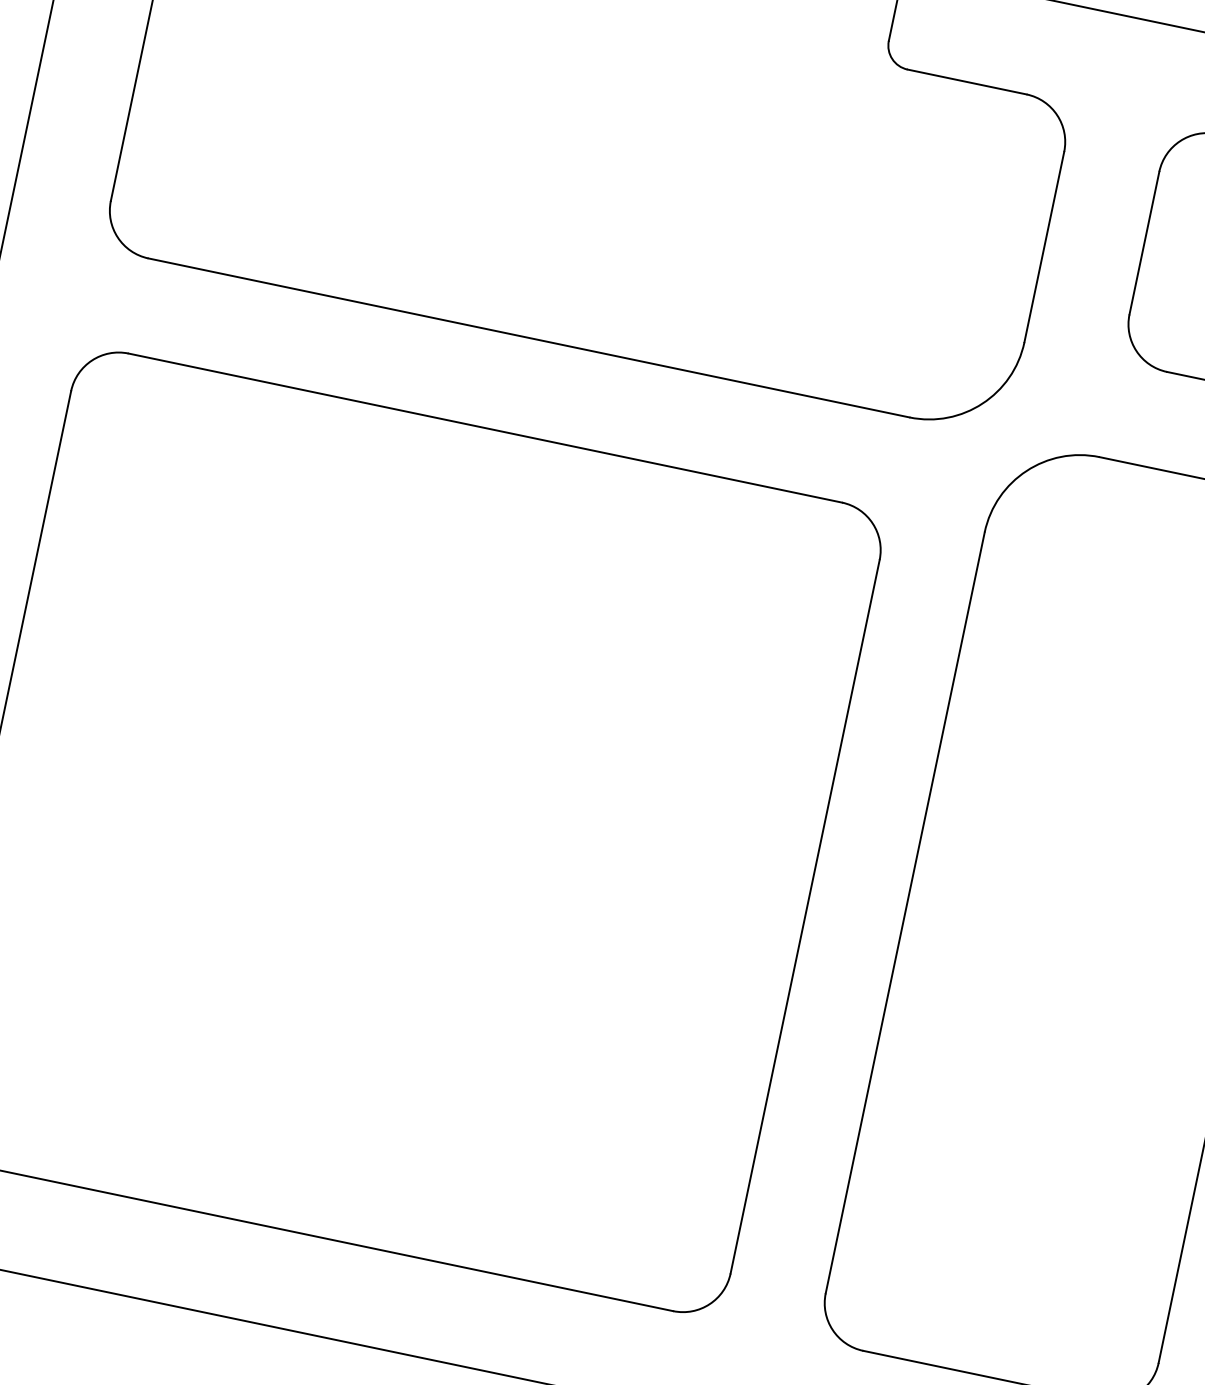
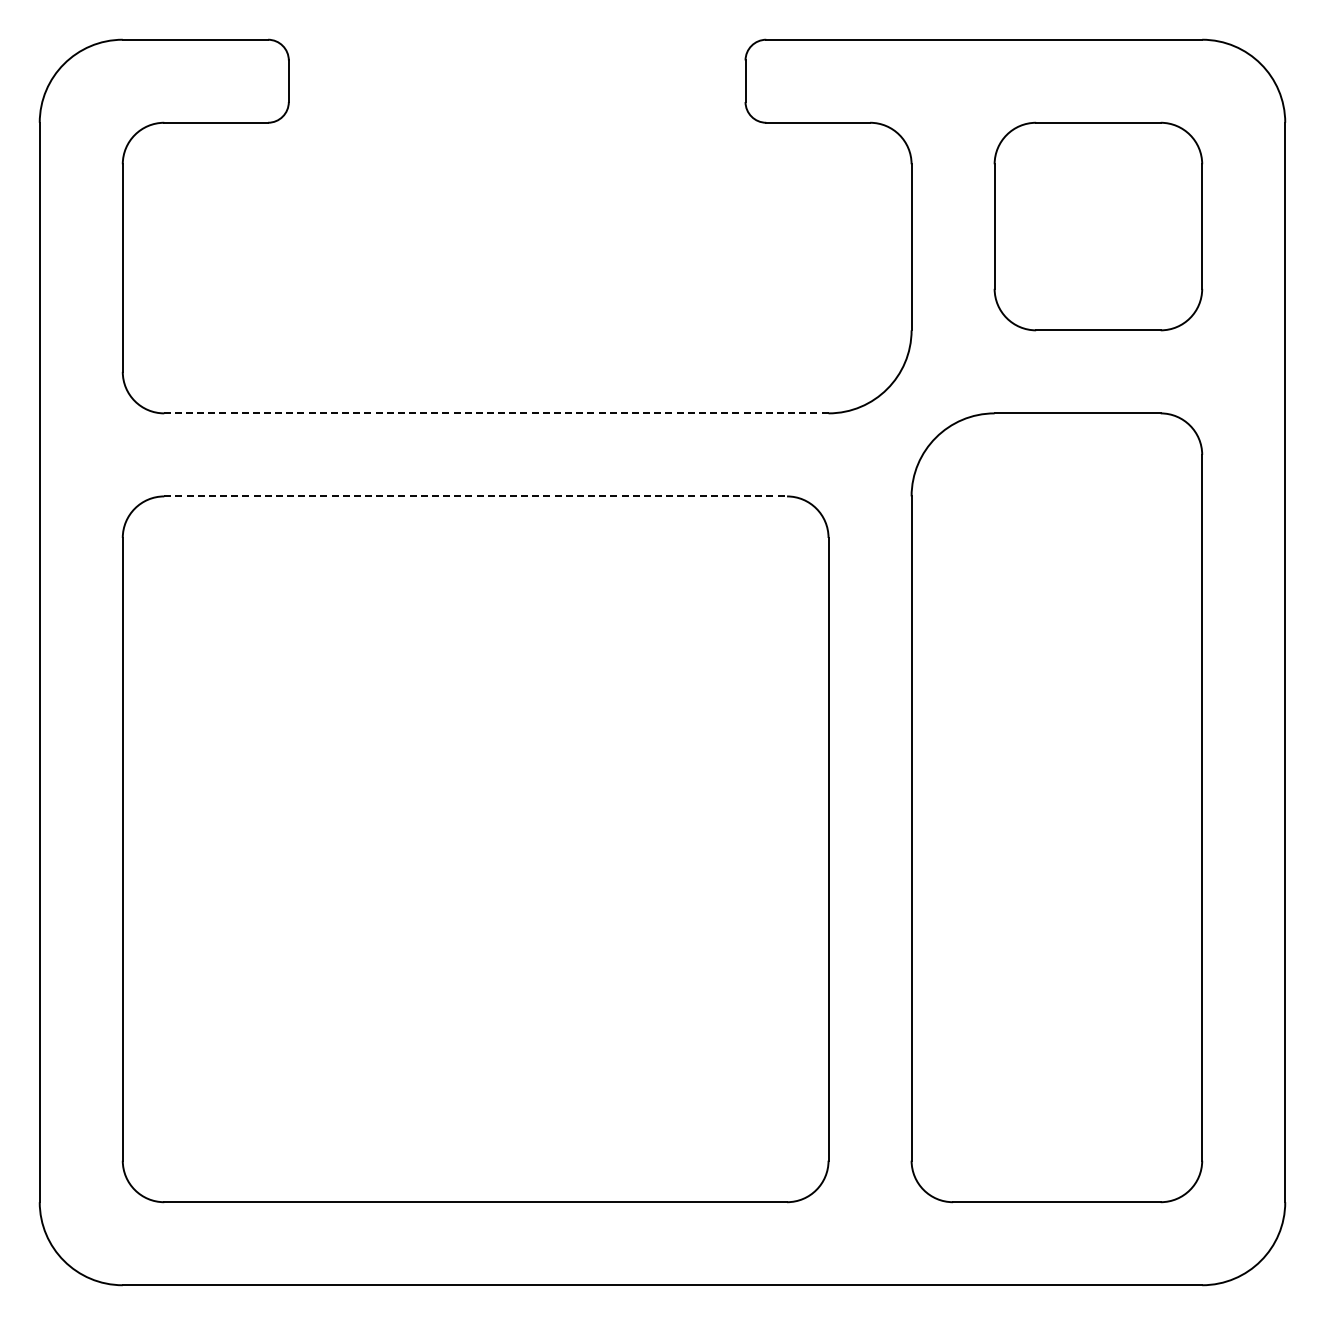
line: (527, 337) -> (495, 413), solid -> dashed
line: (486, 428) -> (476, 496), solid -> dashed

